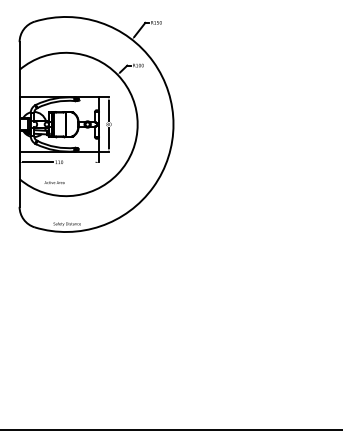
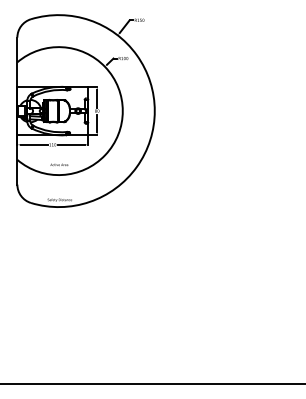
line: (80, 162) -> (71, 145), added
text: (54, 182) -> (59, 164), moved

